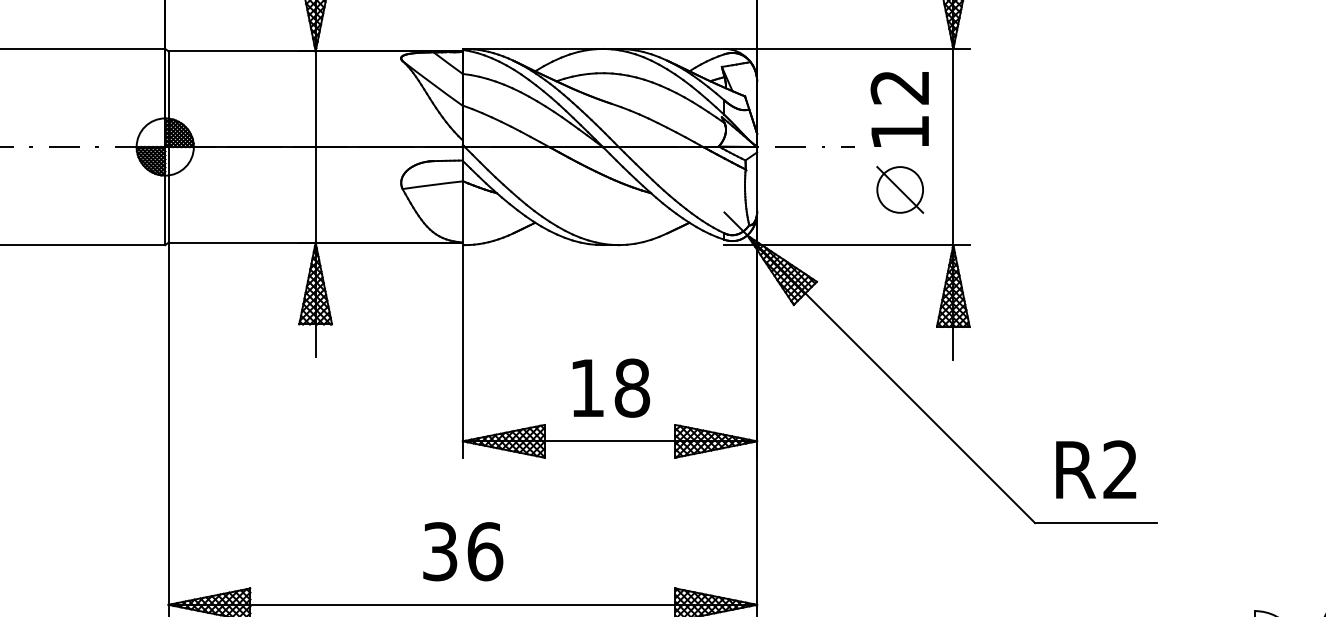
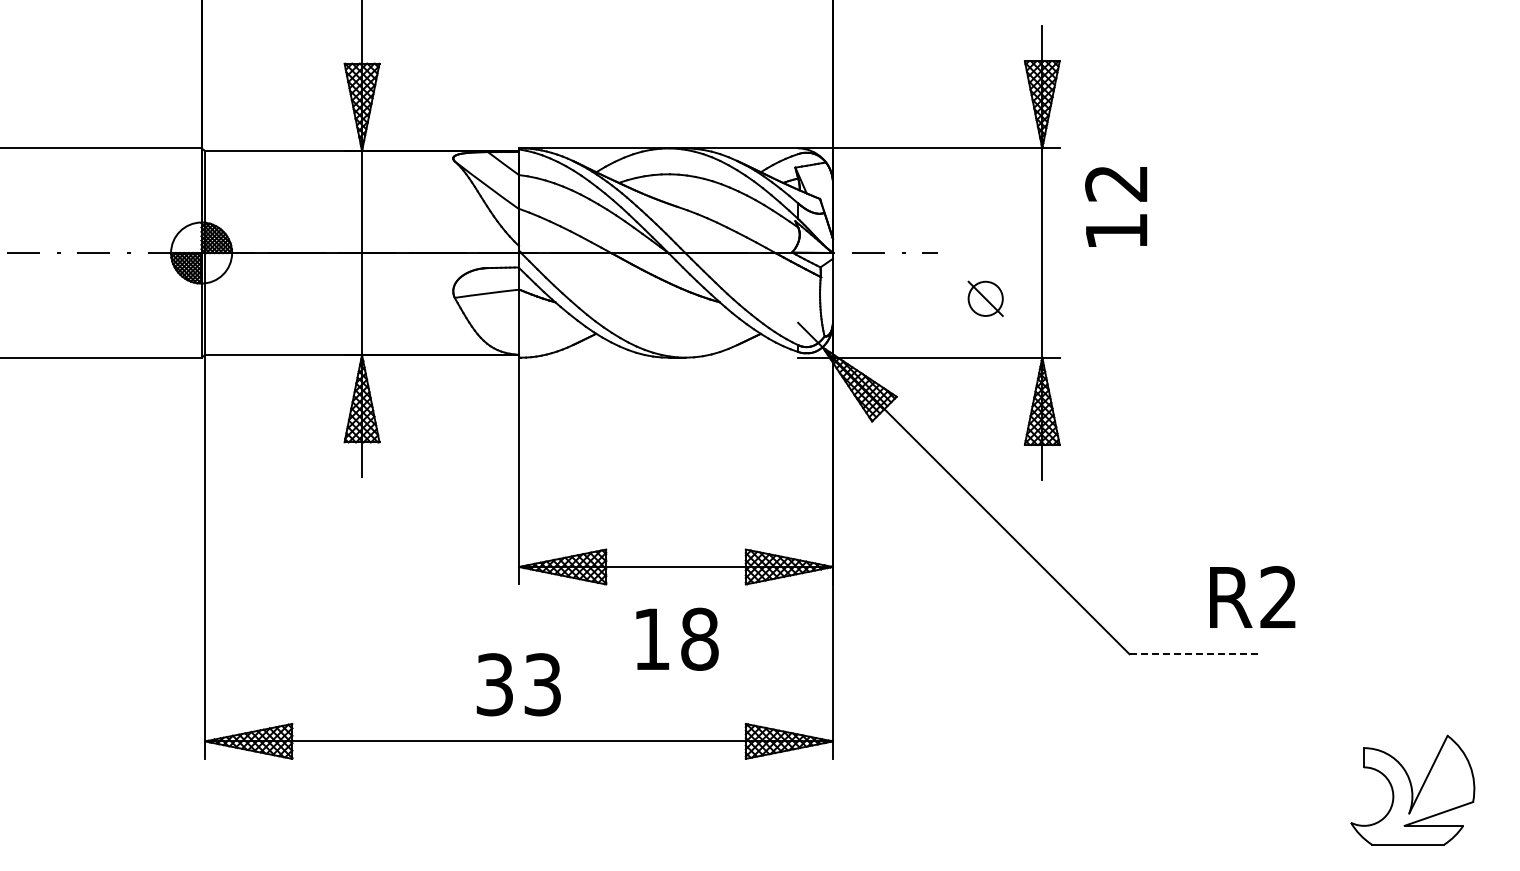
text: (900, 109) -> (1116, 206), moved
part: (900, 189) -> (985, 298), size x0.7
text: (611, 387) -> (677, 638), moved
text: (1096, 468) -> (1252, 596), moved
line: (1096, 523) -> (1195, 654), solid -> dashed
text: (485, 551) -> (543, 684), 36 -> 33

